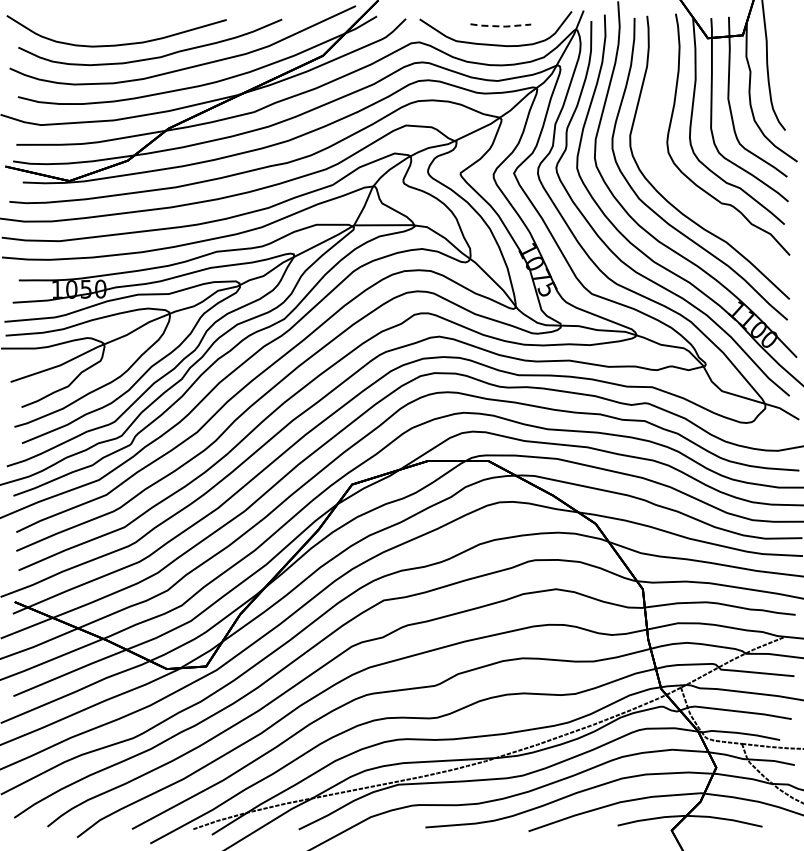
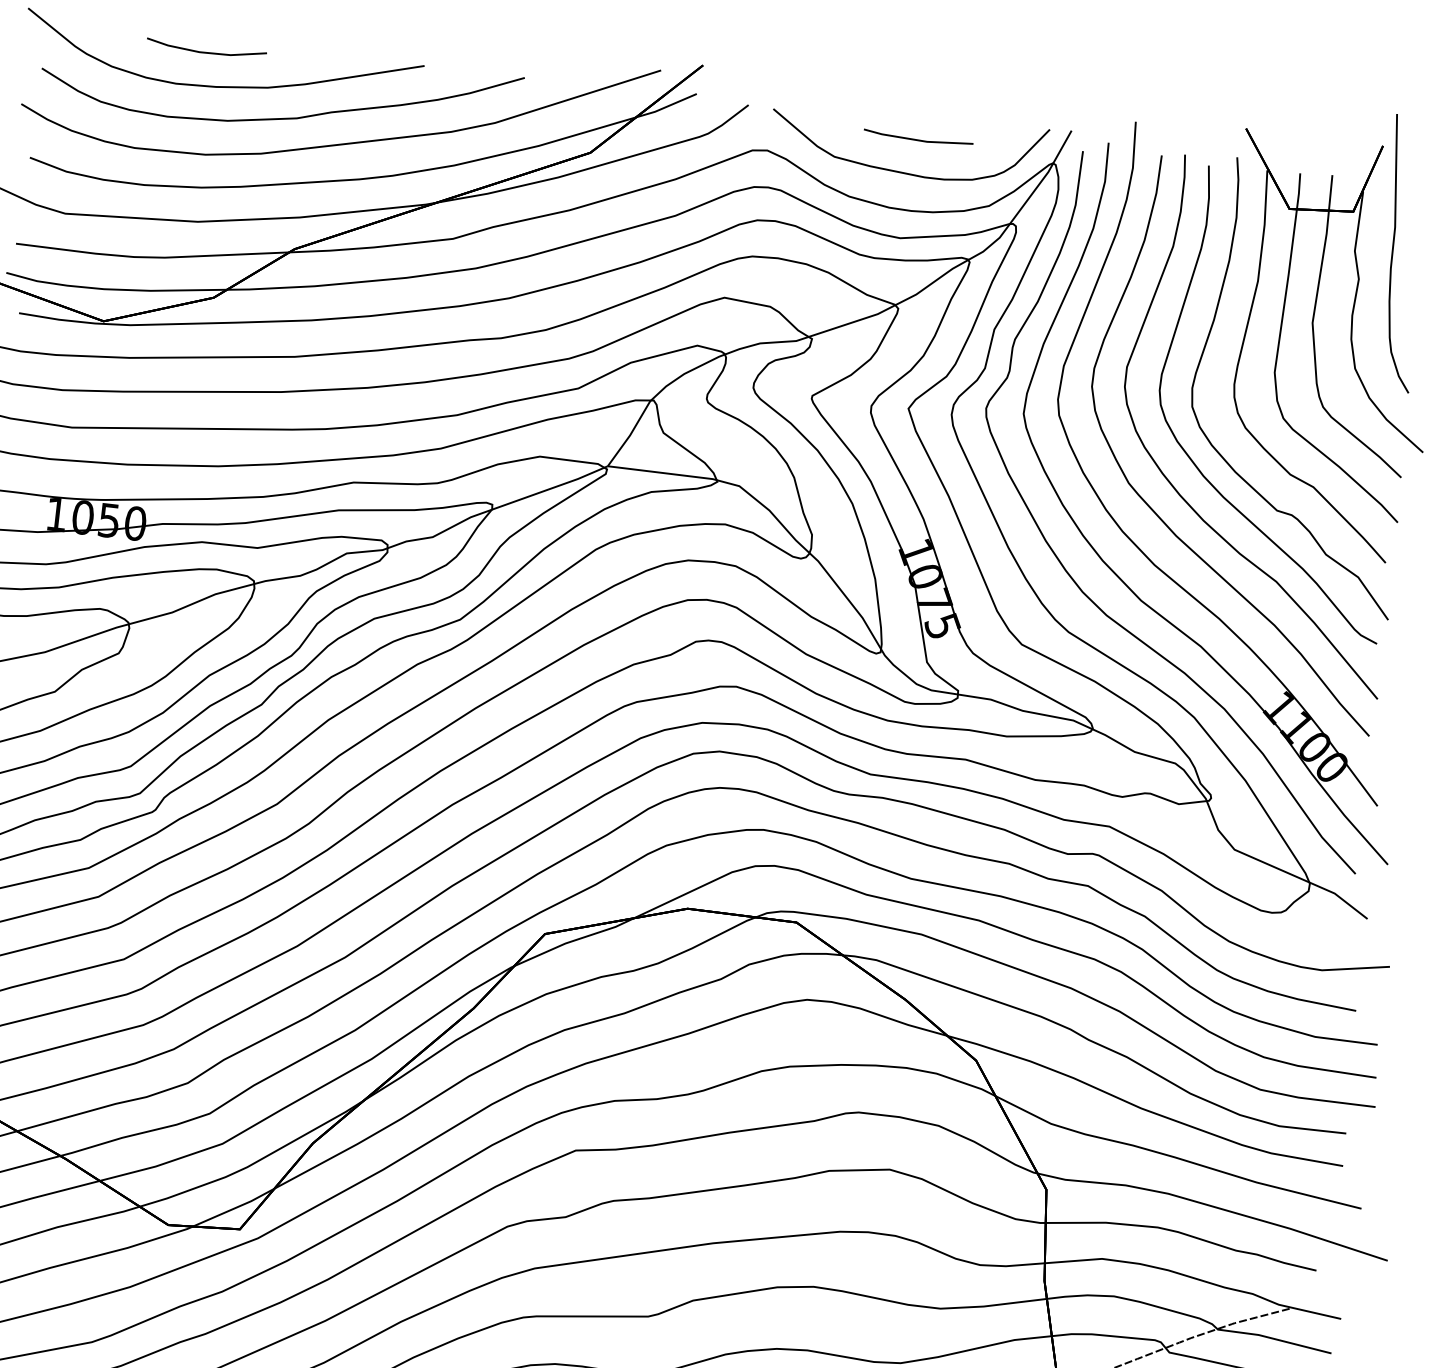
line: (106, 26) -> (205, 50), added
line: (500, 26) -> (917, 140), dashed -> solid
curve: (675, 184) -> (1197, 465), added

